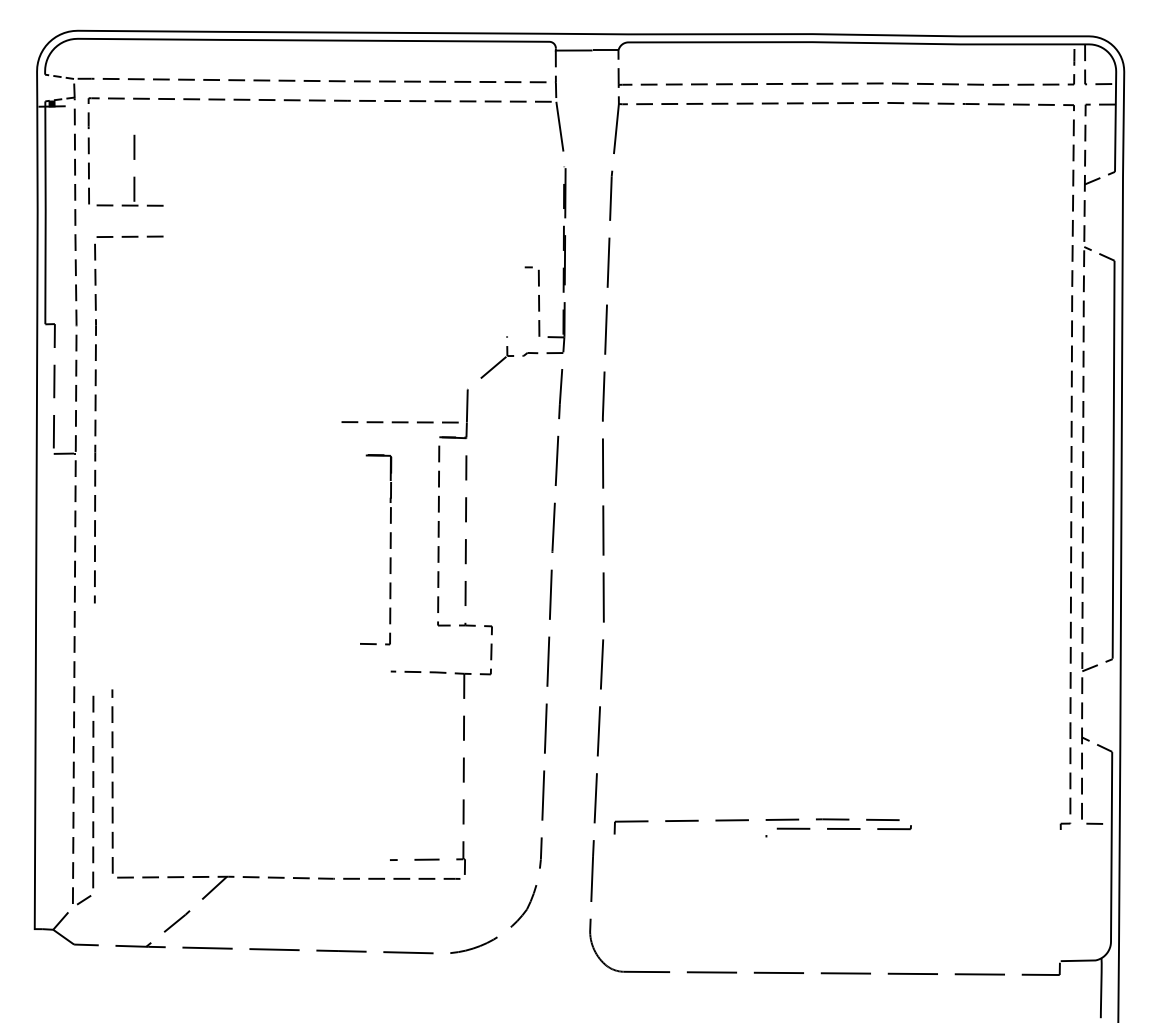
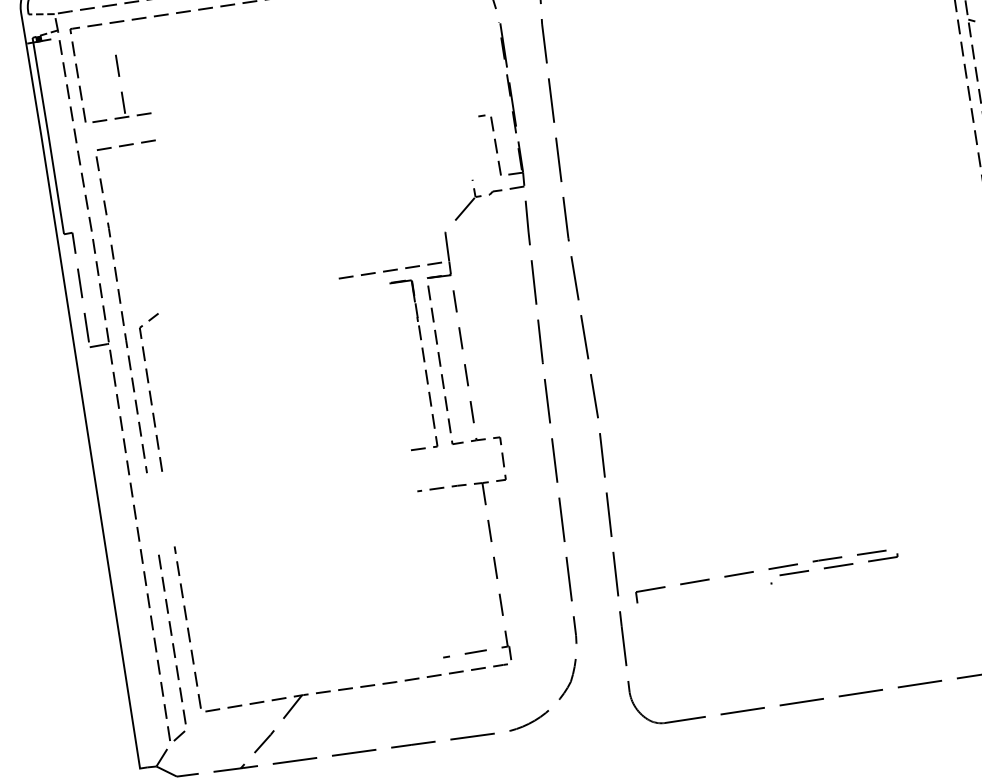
line: (113, 516) -> (151, 393), added
part: (389, 548) -> (423, 362), moved

